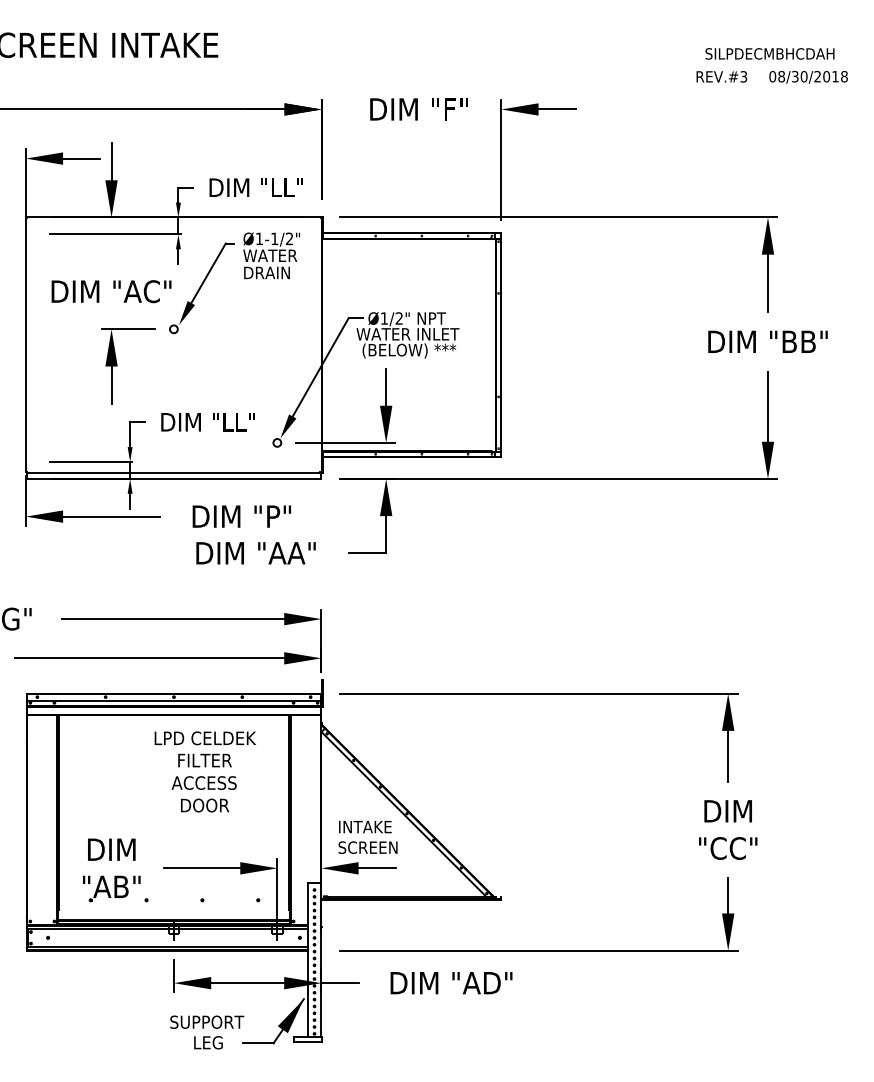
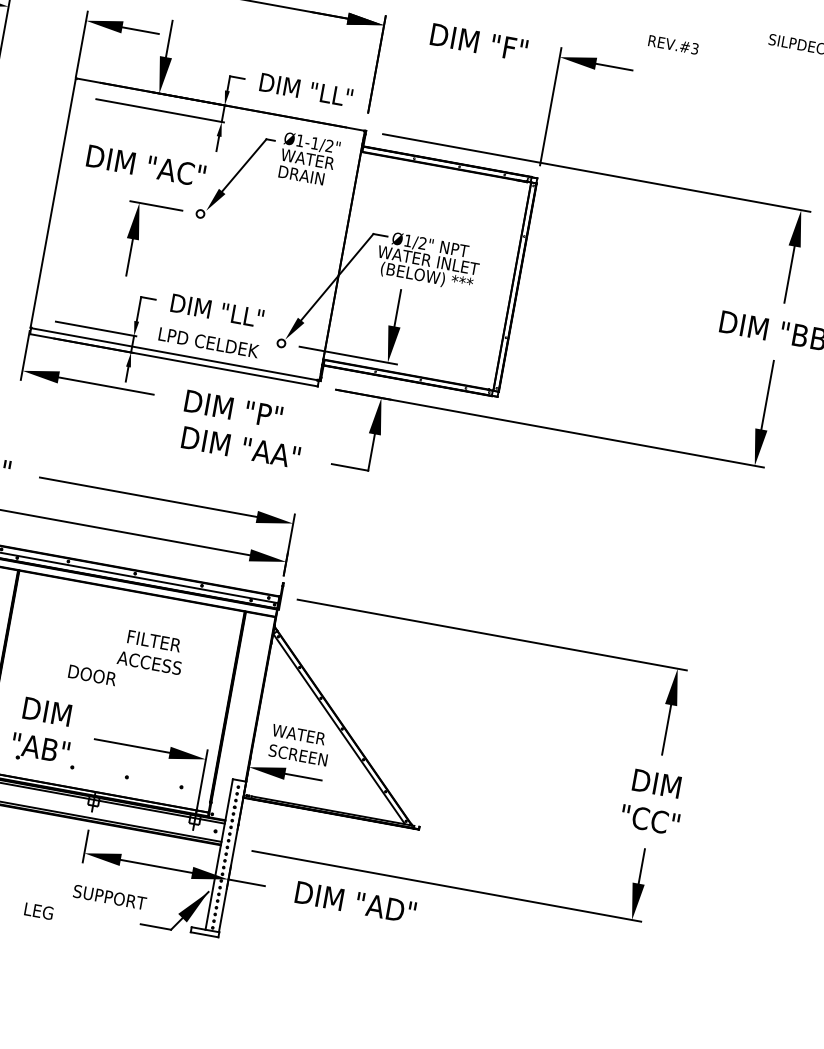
text: (721, 76) -> (673, 44), moved
text: (204, 738) -> (207, 342), moved
text: (204, 805) -> (92, 675), moved
text: (364, 827) -> (298, 734), INTAKE -> WATER
text: (208, 1042) -> (39, 911), moved

